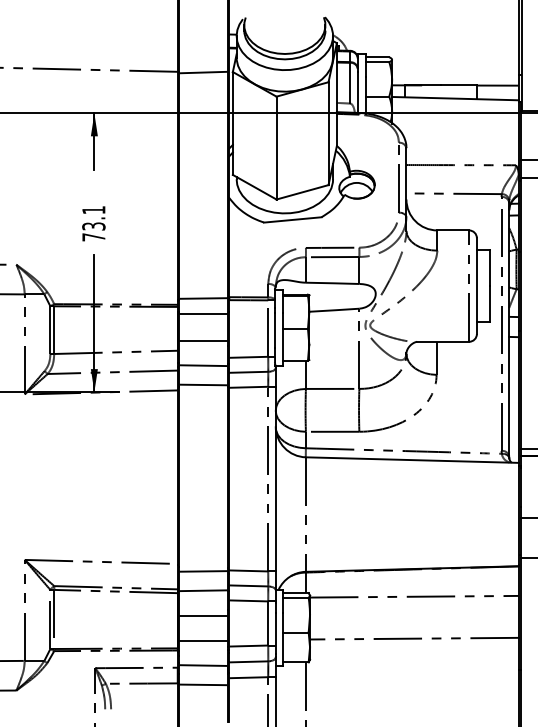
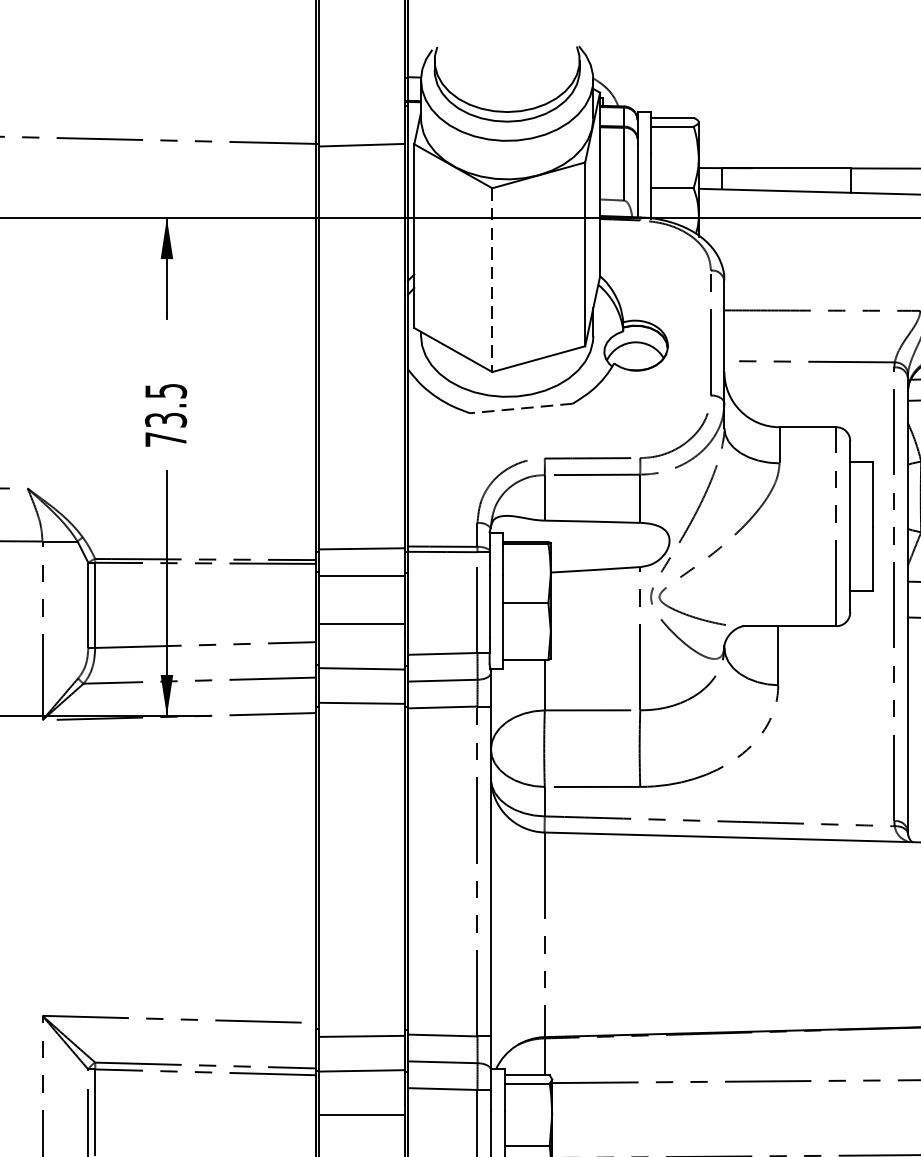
line: (276, 148) -> (492, 280), solid -> dashed
text: (93, 210) -> (165, 391), 73.1 -> 73.5
line: (292, 219) -> (520, 407), solid -> dashed

